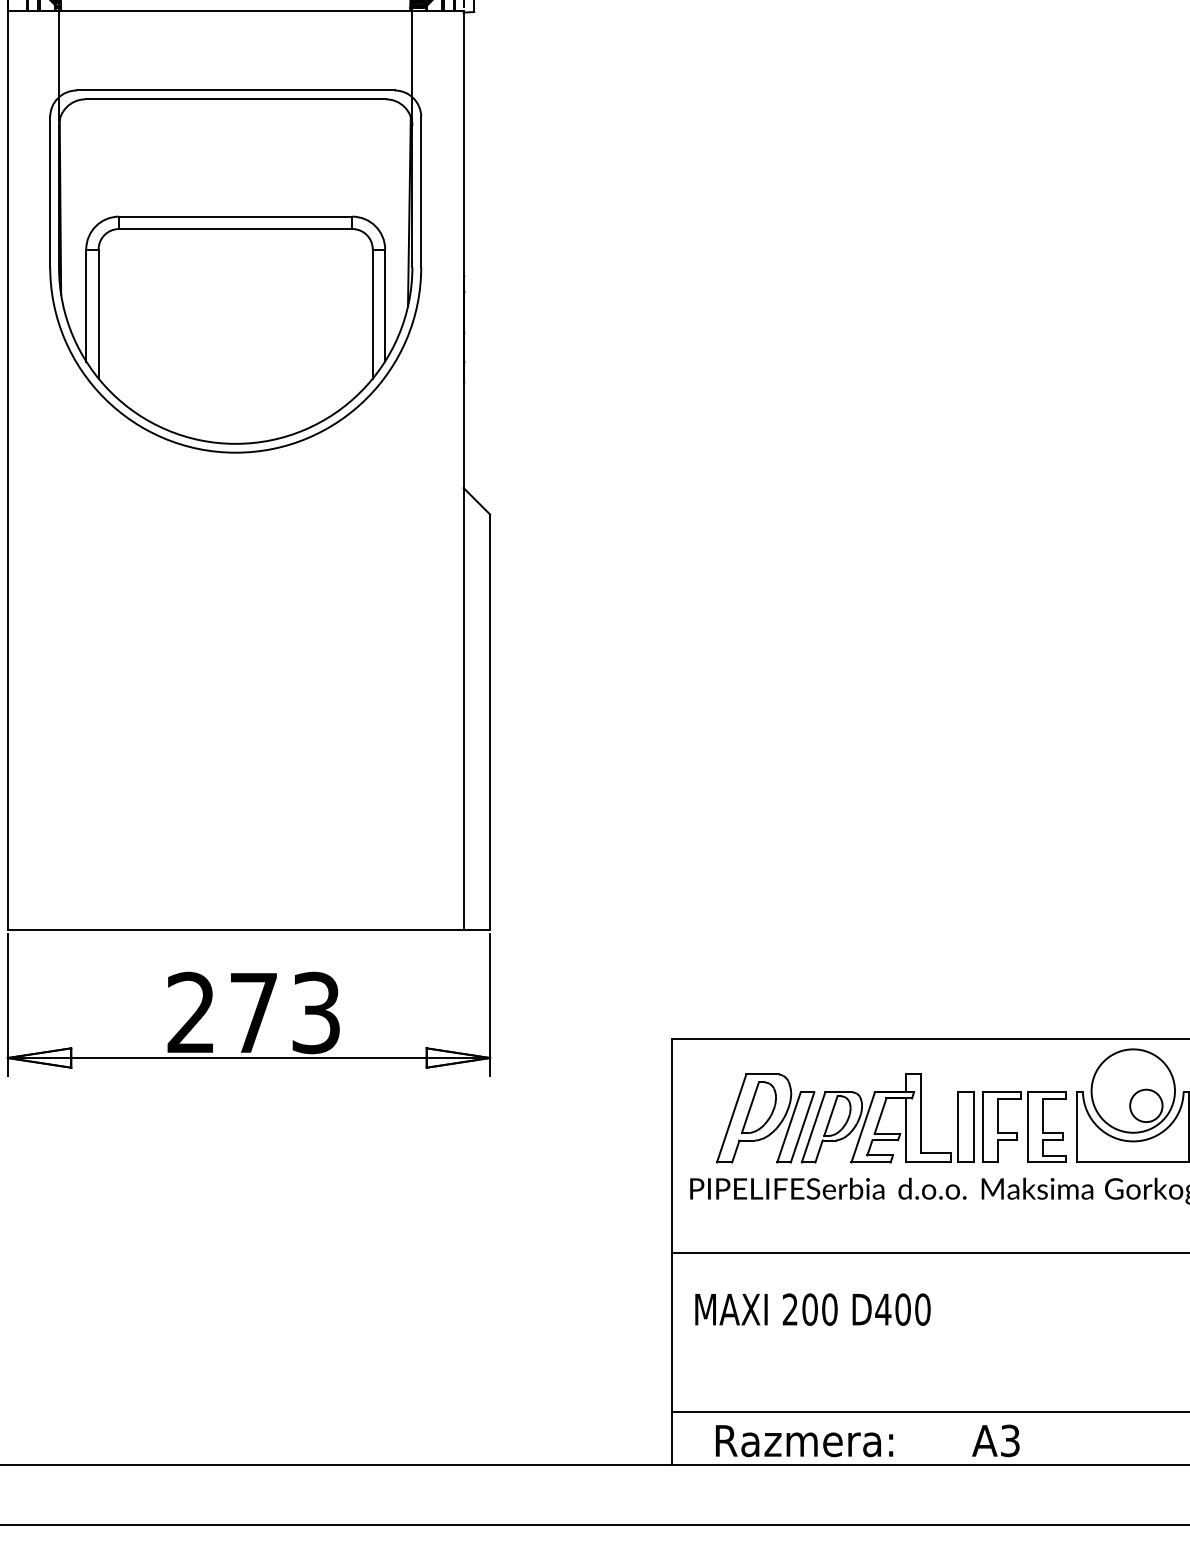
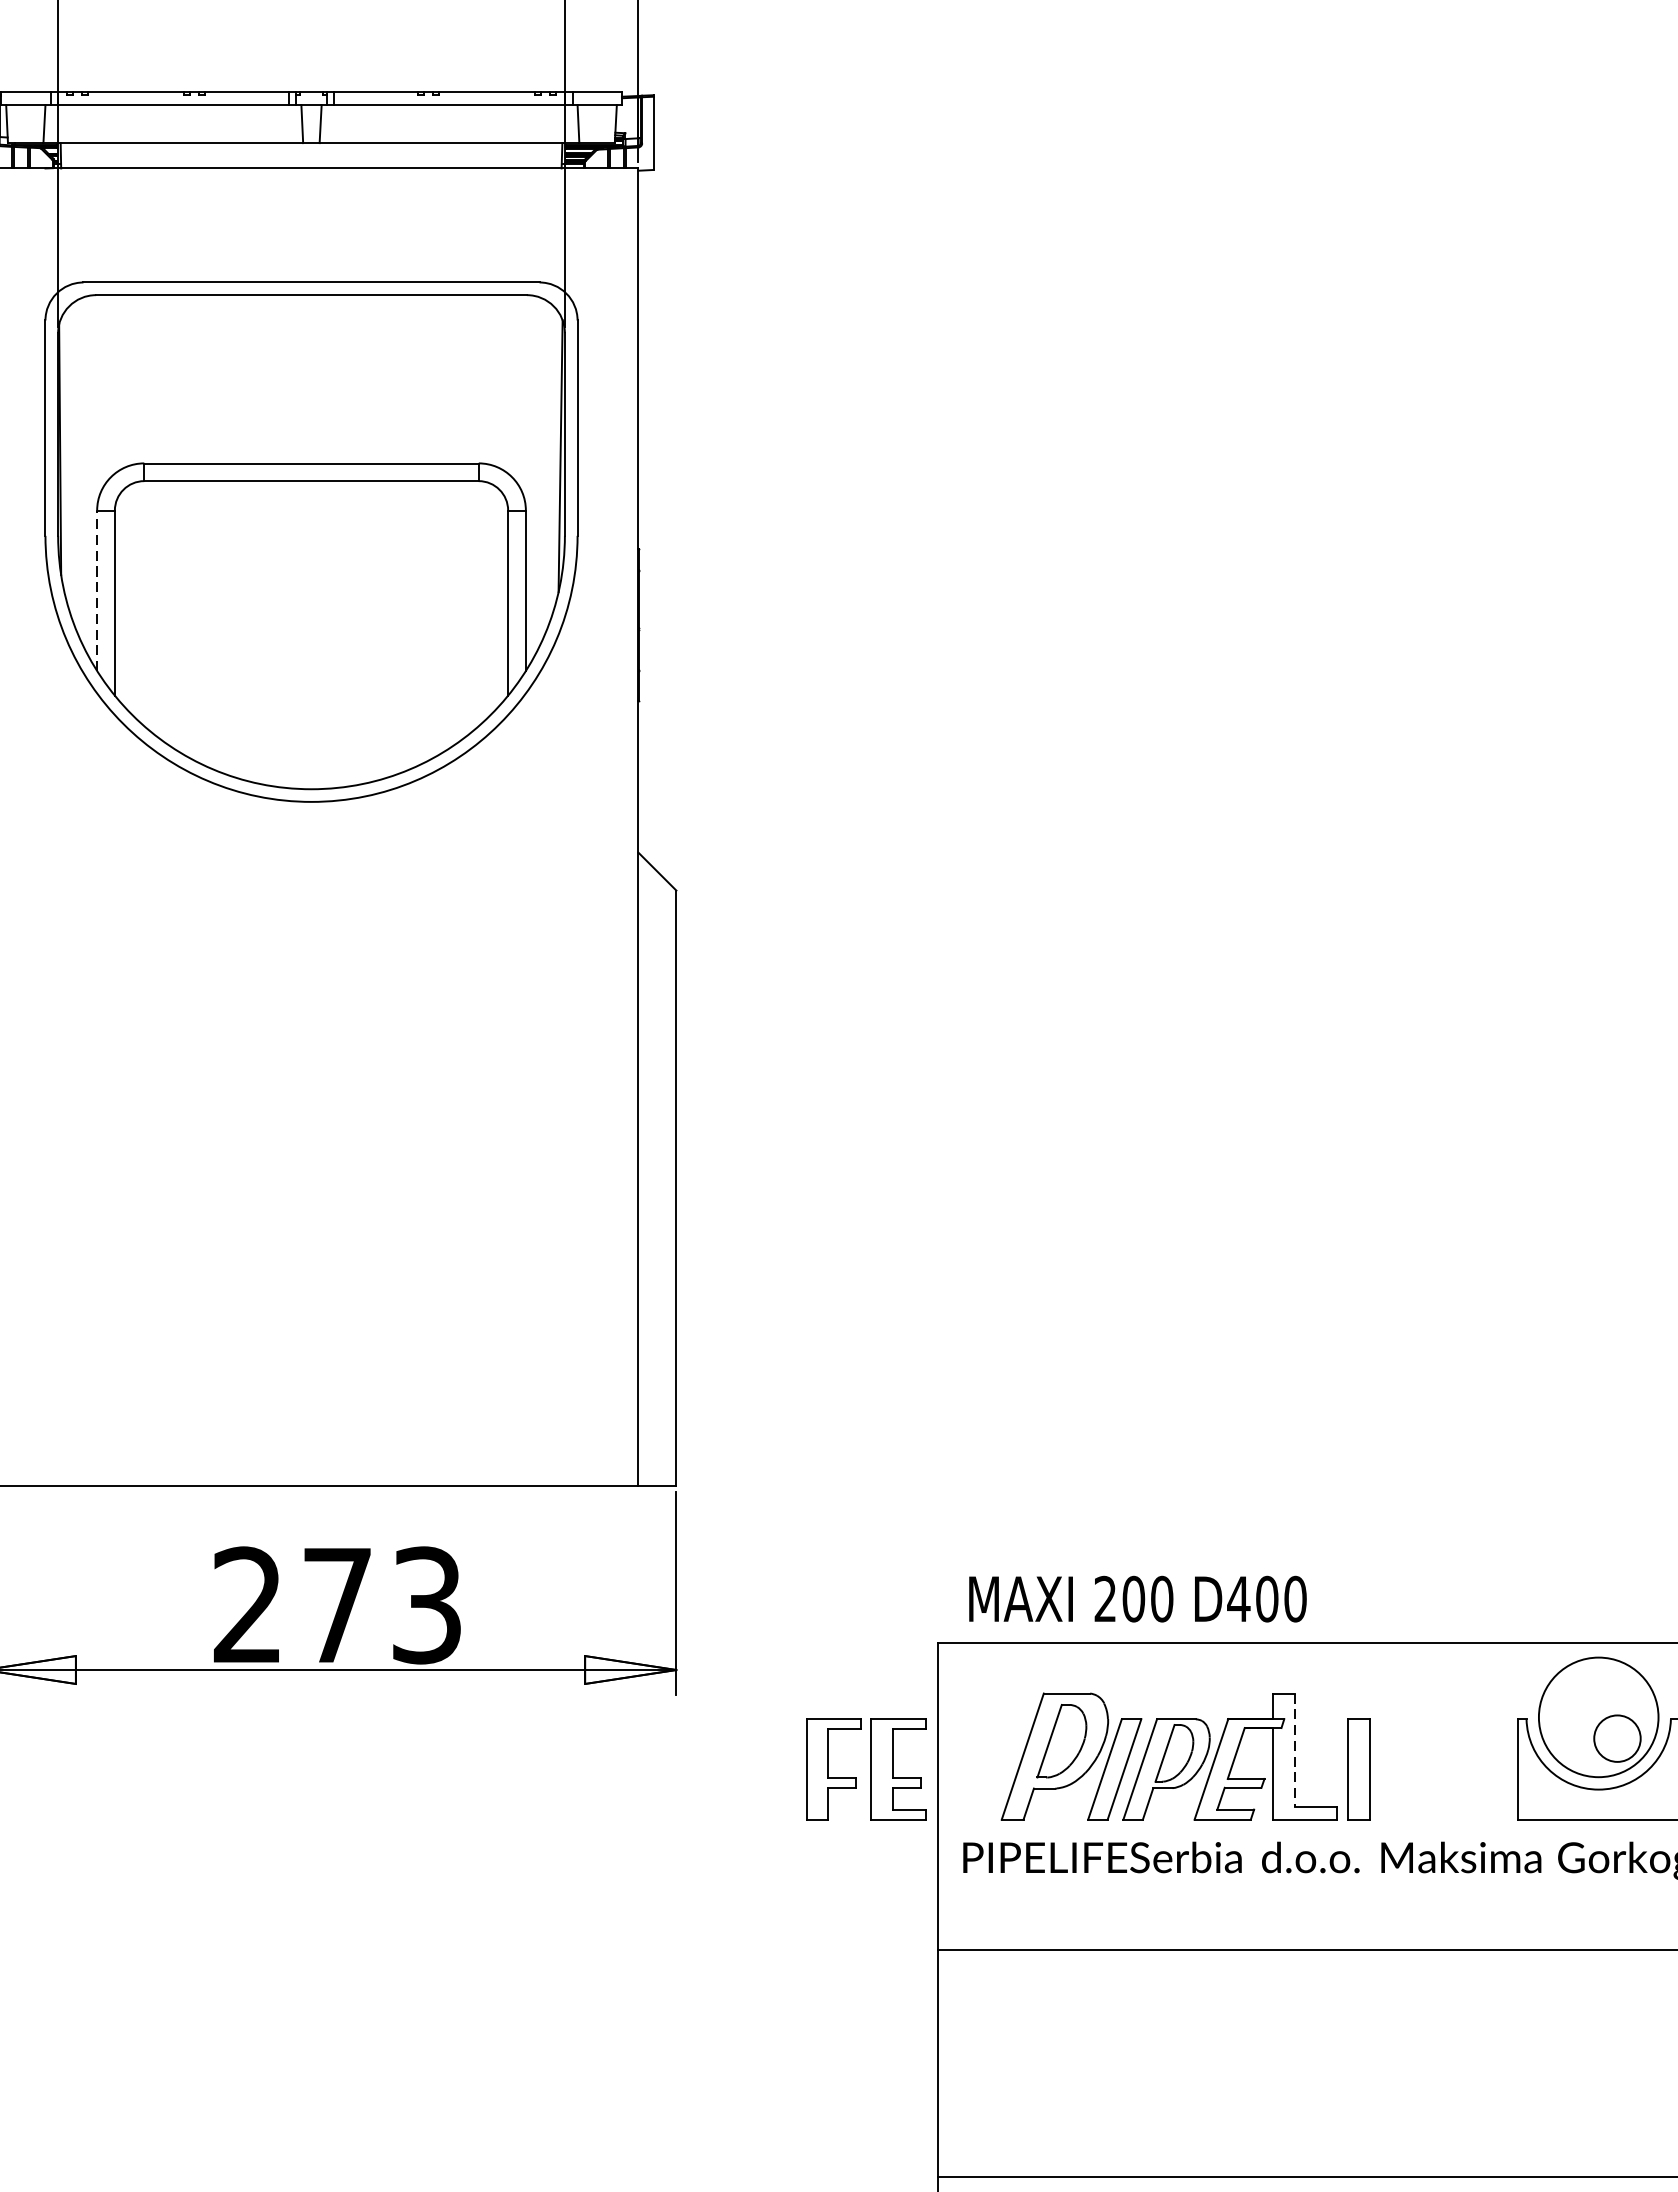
line: (86, 305) -> (97, 590), solid -> dashed
line: (921, 1114) -> (1295, 1750), solid -> dashed
part: (1024, 1126) -> (866, 1768), moved
text: (812, 1309) -> (1137, 1598), moved

